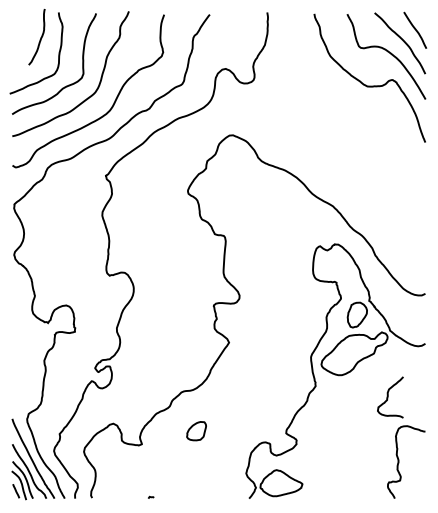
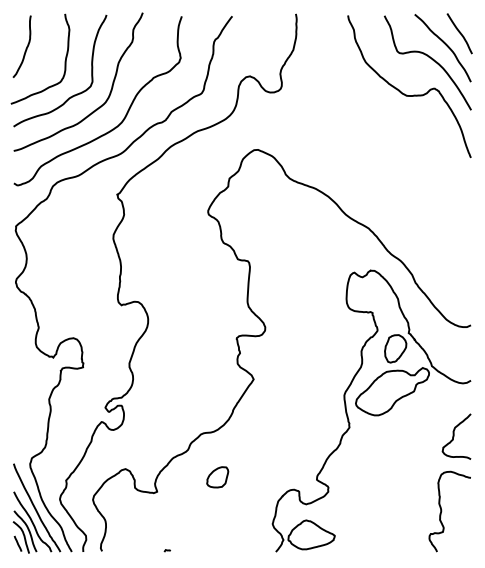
curve: (39, 39) -> (25, 49), moved
curve: (388, 397) -> (454, 436), moved

